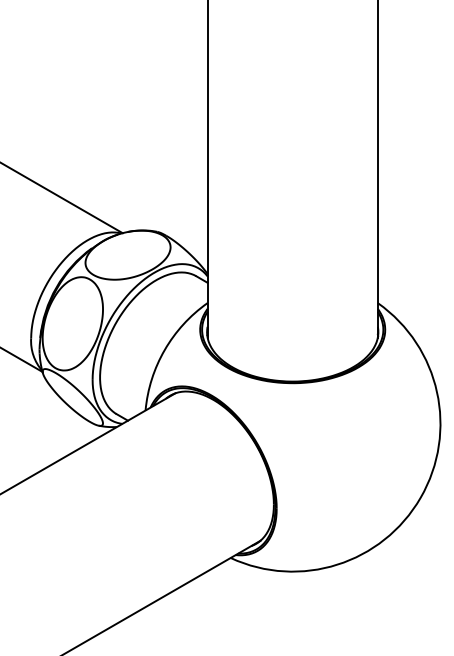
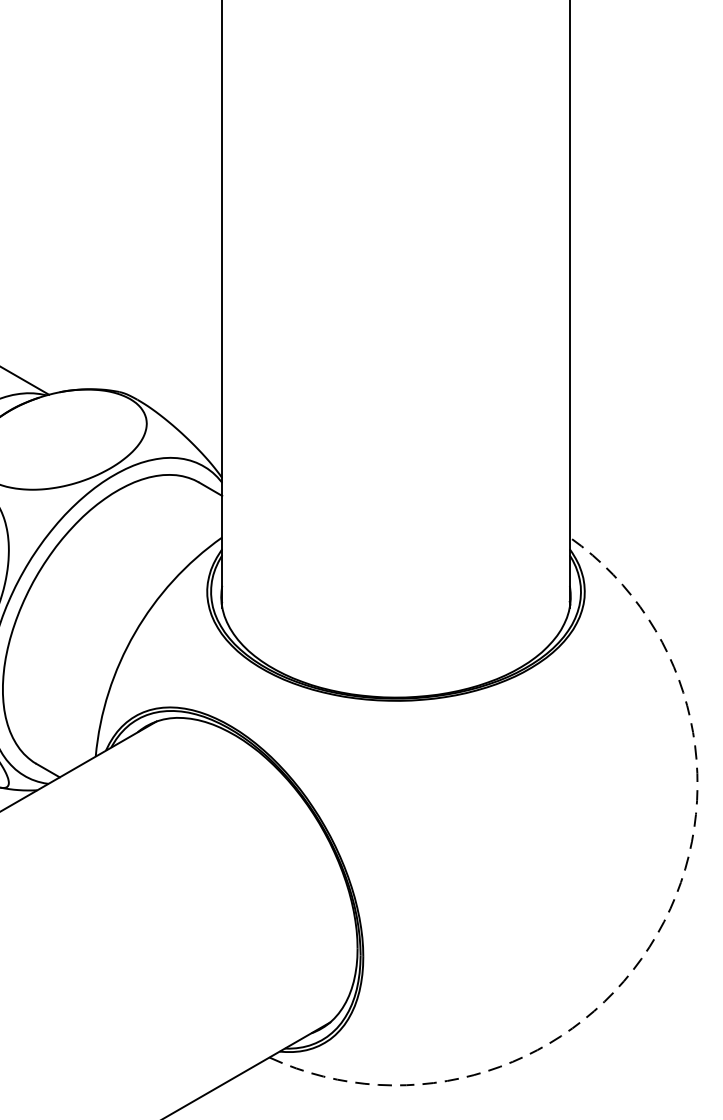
arc: (420, 497) -> (656, 934), solid -> dashed

